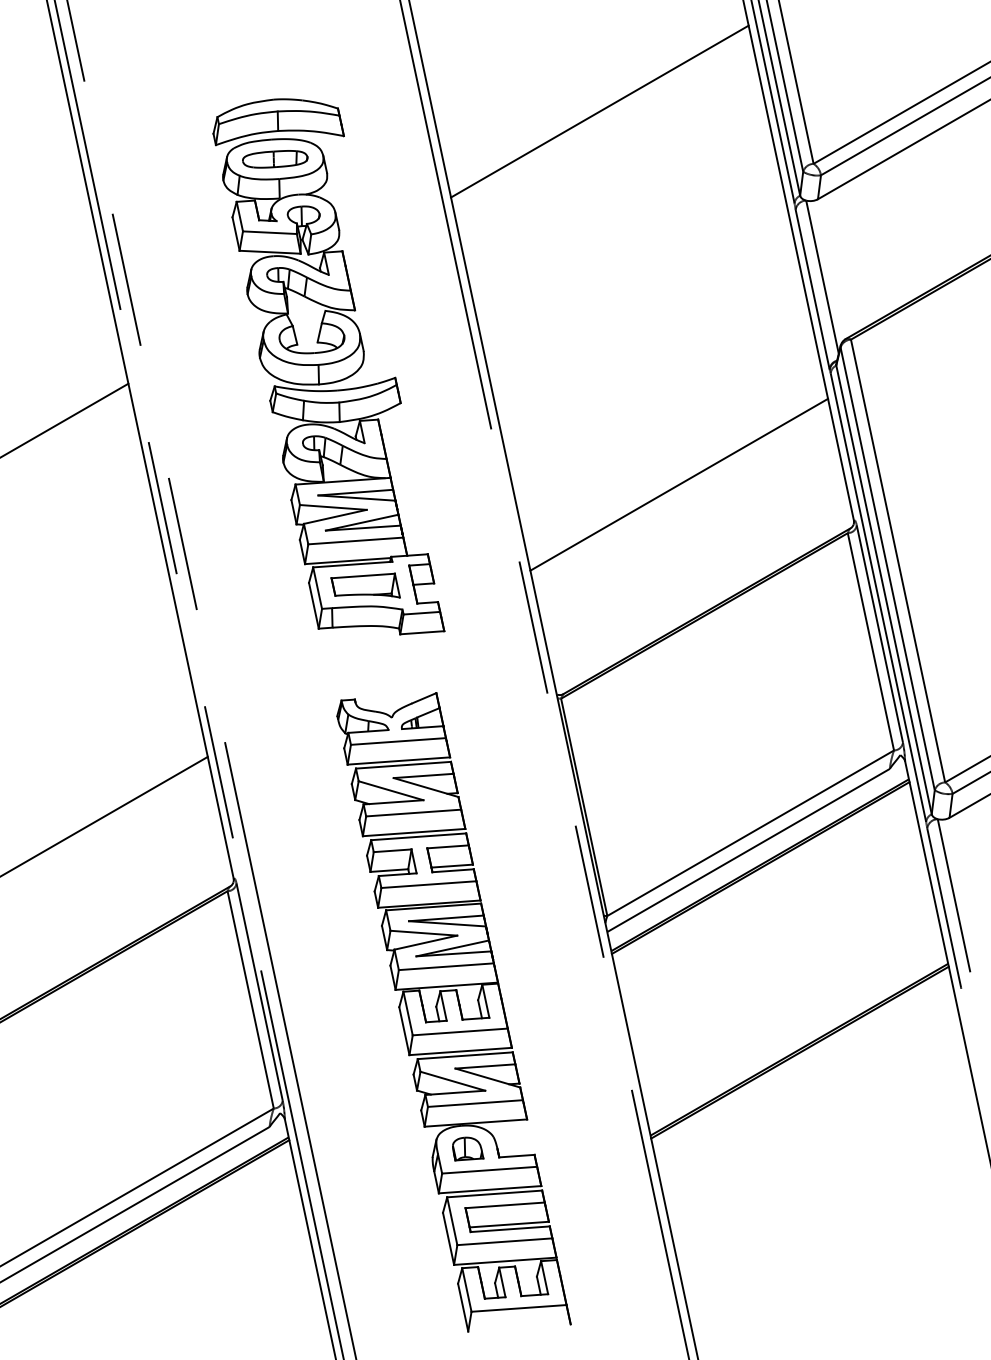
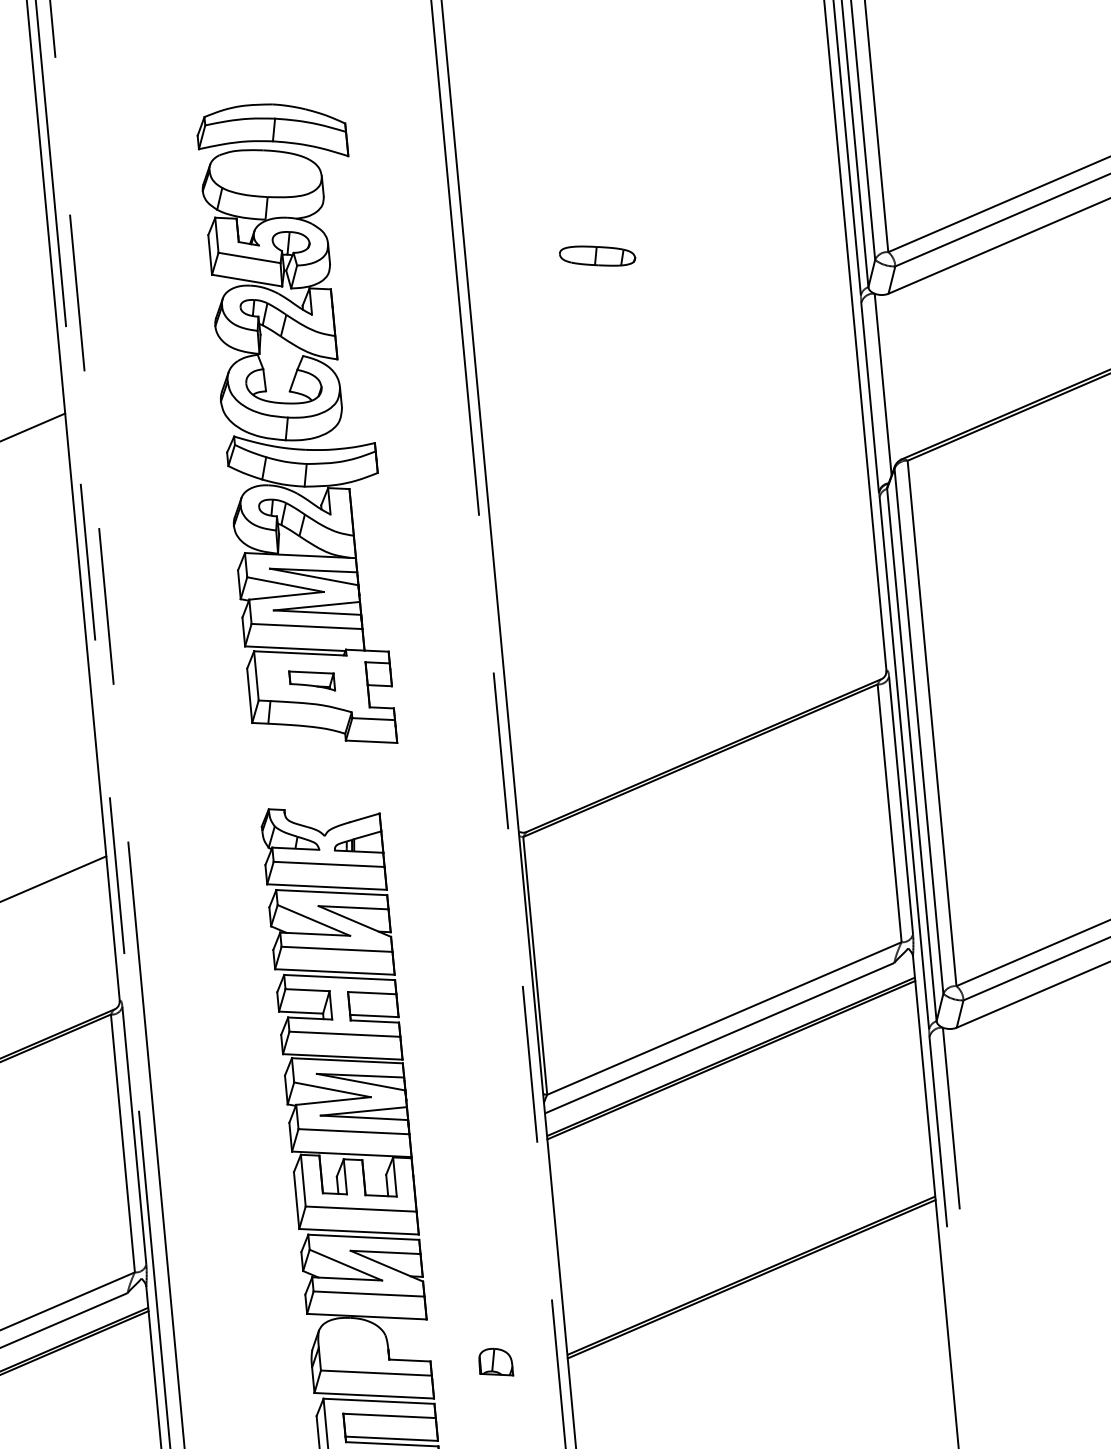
line: (599, 111) -> (647, 162), removed
part: (275, 159) -> (597, 256), moved
line: (679, 484) -> (689, 605), removed
part: (365, 585) -> (312, 679), size x0.6
part: (468, 1148) -> (497, 1361), moved

